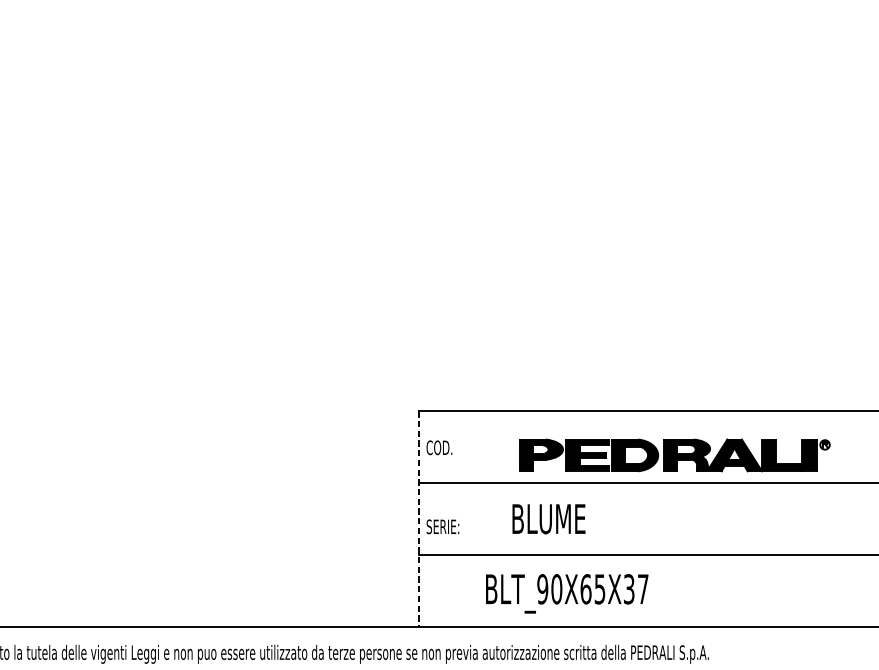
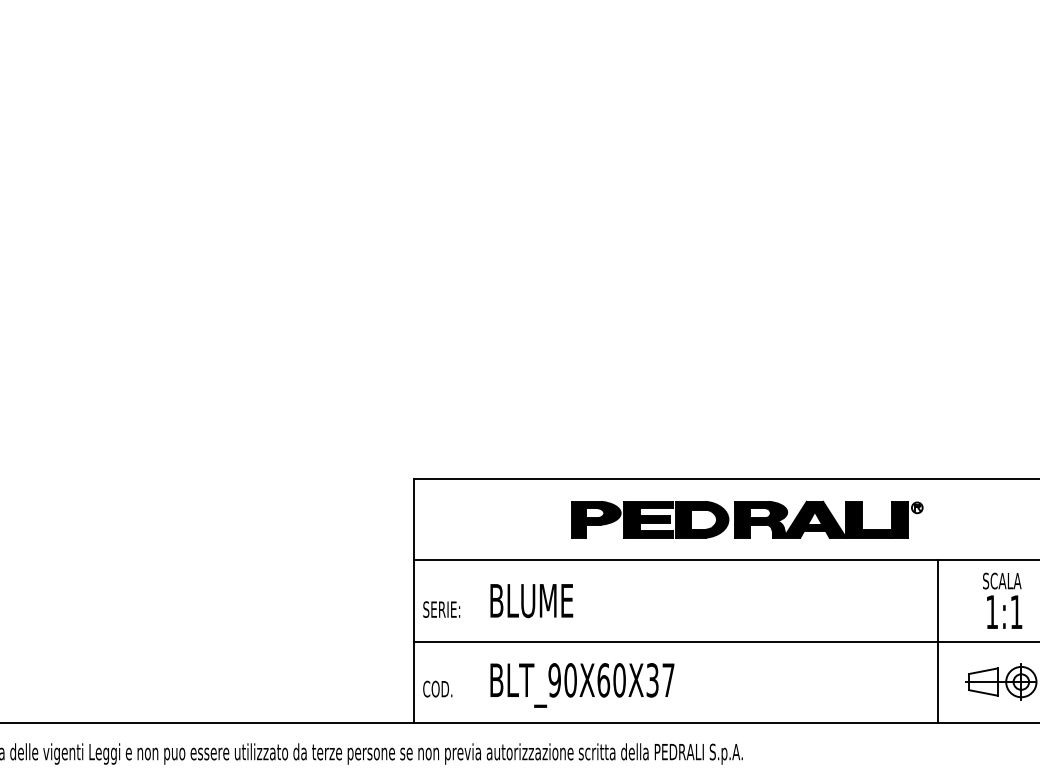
text: (439, 447) -> (437, 688), moved
part: (675, 455) -> (747, 519), moved
line: (418, 519) -> (414, 601), dashed -> solid
text: (548, 519) -> (531, 601), moved
text: (599, 589) -> (619, 680), BLT_90X65X37 -> BLT_90X60X37

